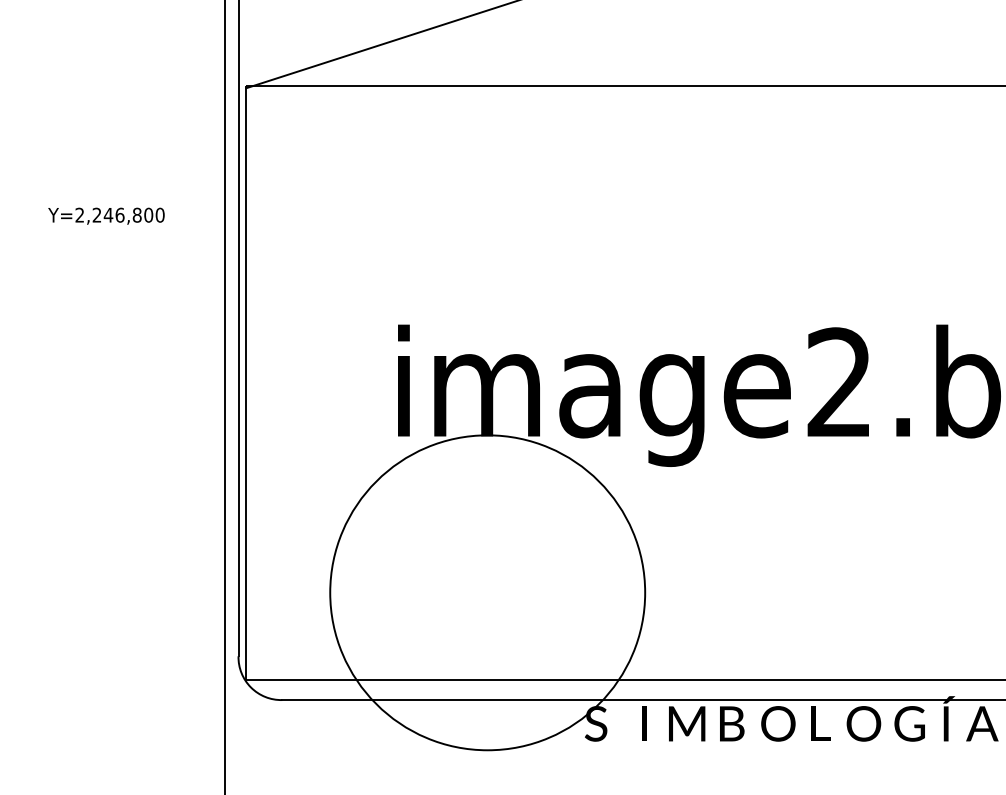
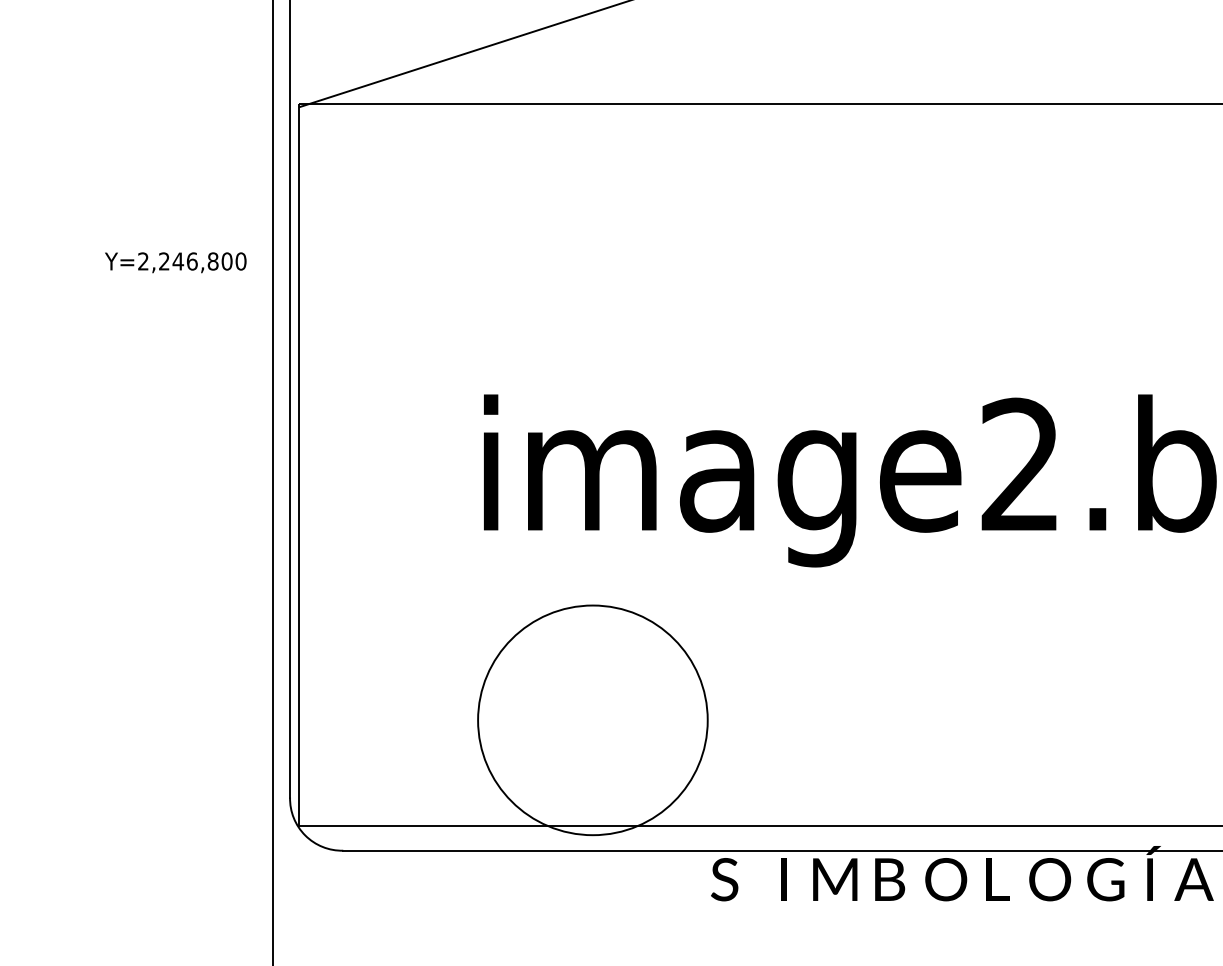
text: (106, 215) -> (175, 261), moved
circle: (487, 592) -> (592, 719), size x0.6

